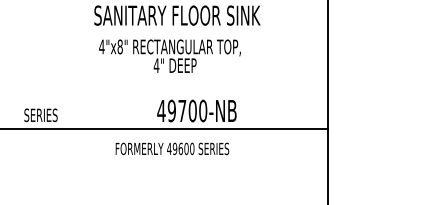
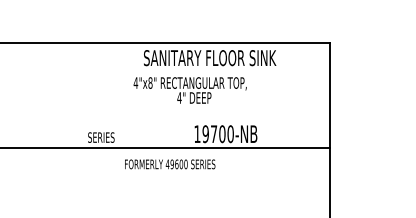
text: (169, 56) -> (189, 90), moved
text: (161, 110) -> (197, 133), 49700-NB -> 19700-NB
text: (172, 149) -> (170, 164), moved

